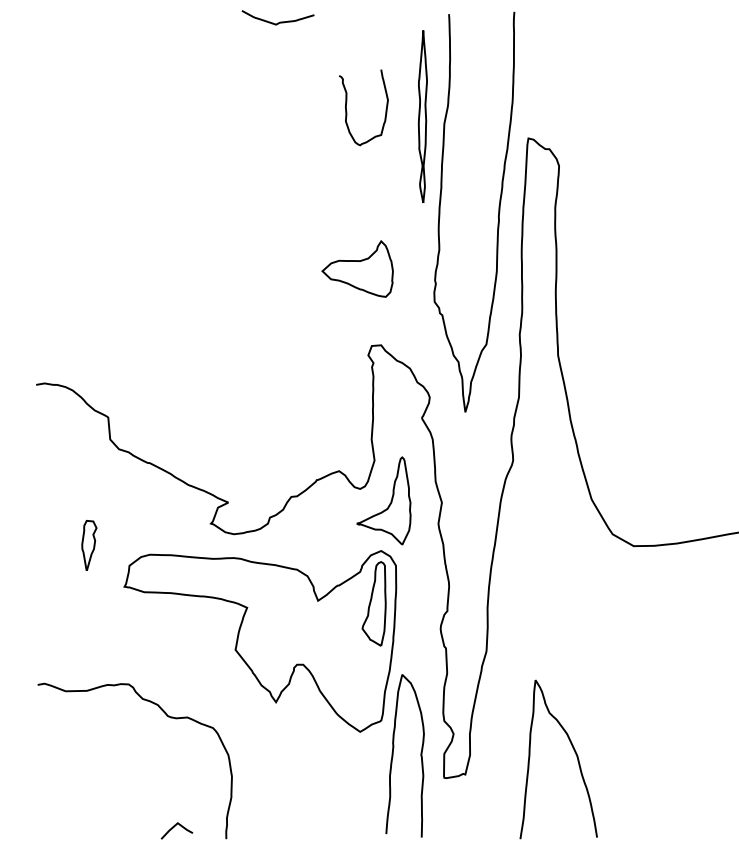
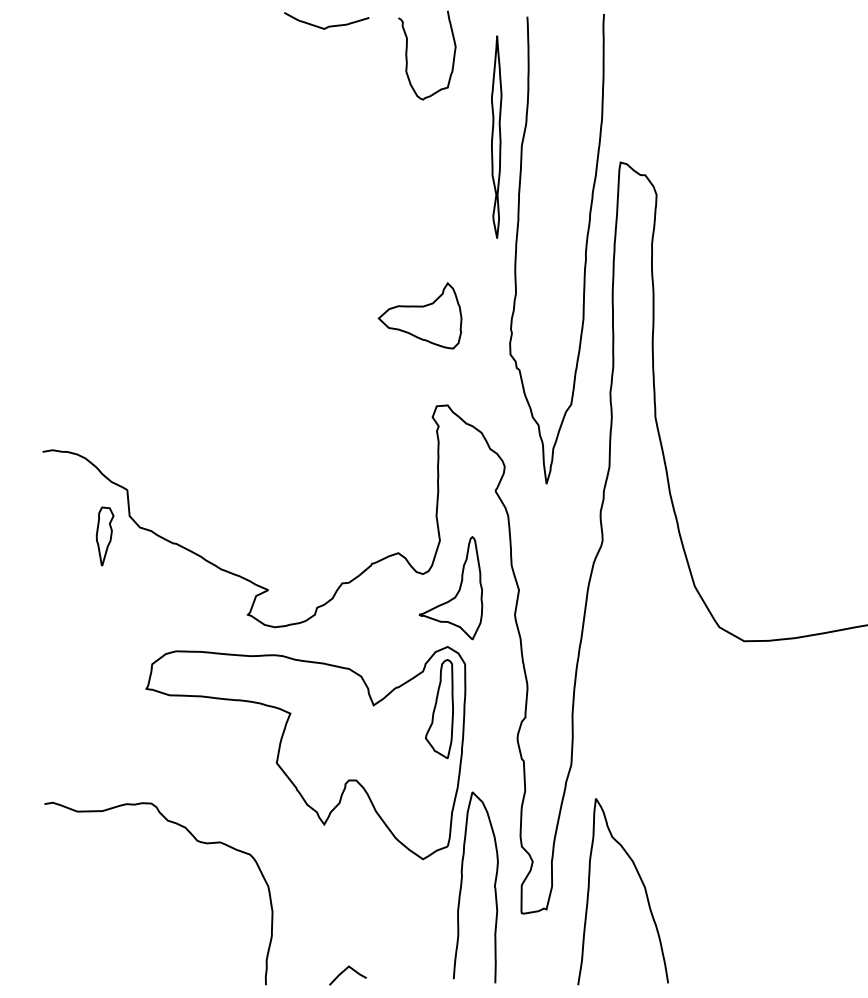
curve: (346, 107) -> (407, 55), moved
part: (88, 545) -> (104, 536), moved
curve: (574, 751) -> (641, 882), moved
line: (174, 827) -> (344, 971), moved

